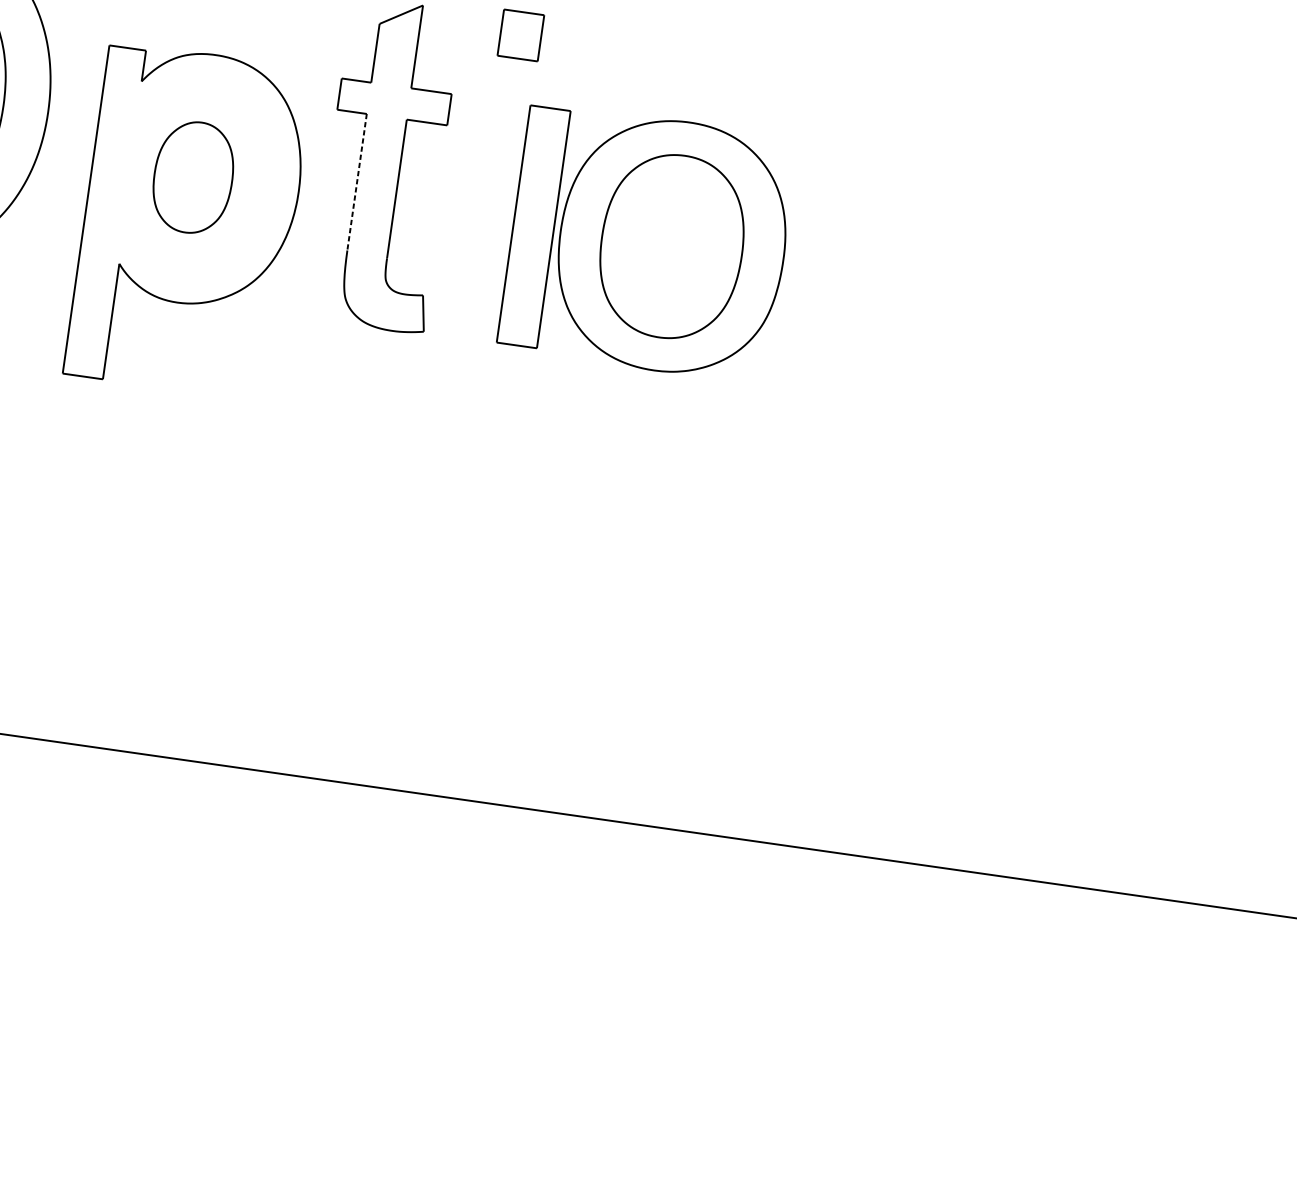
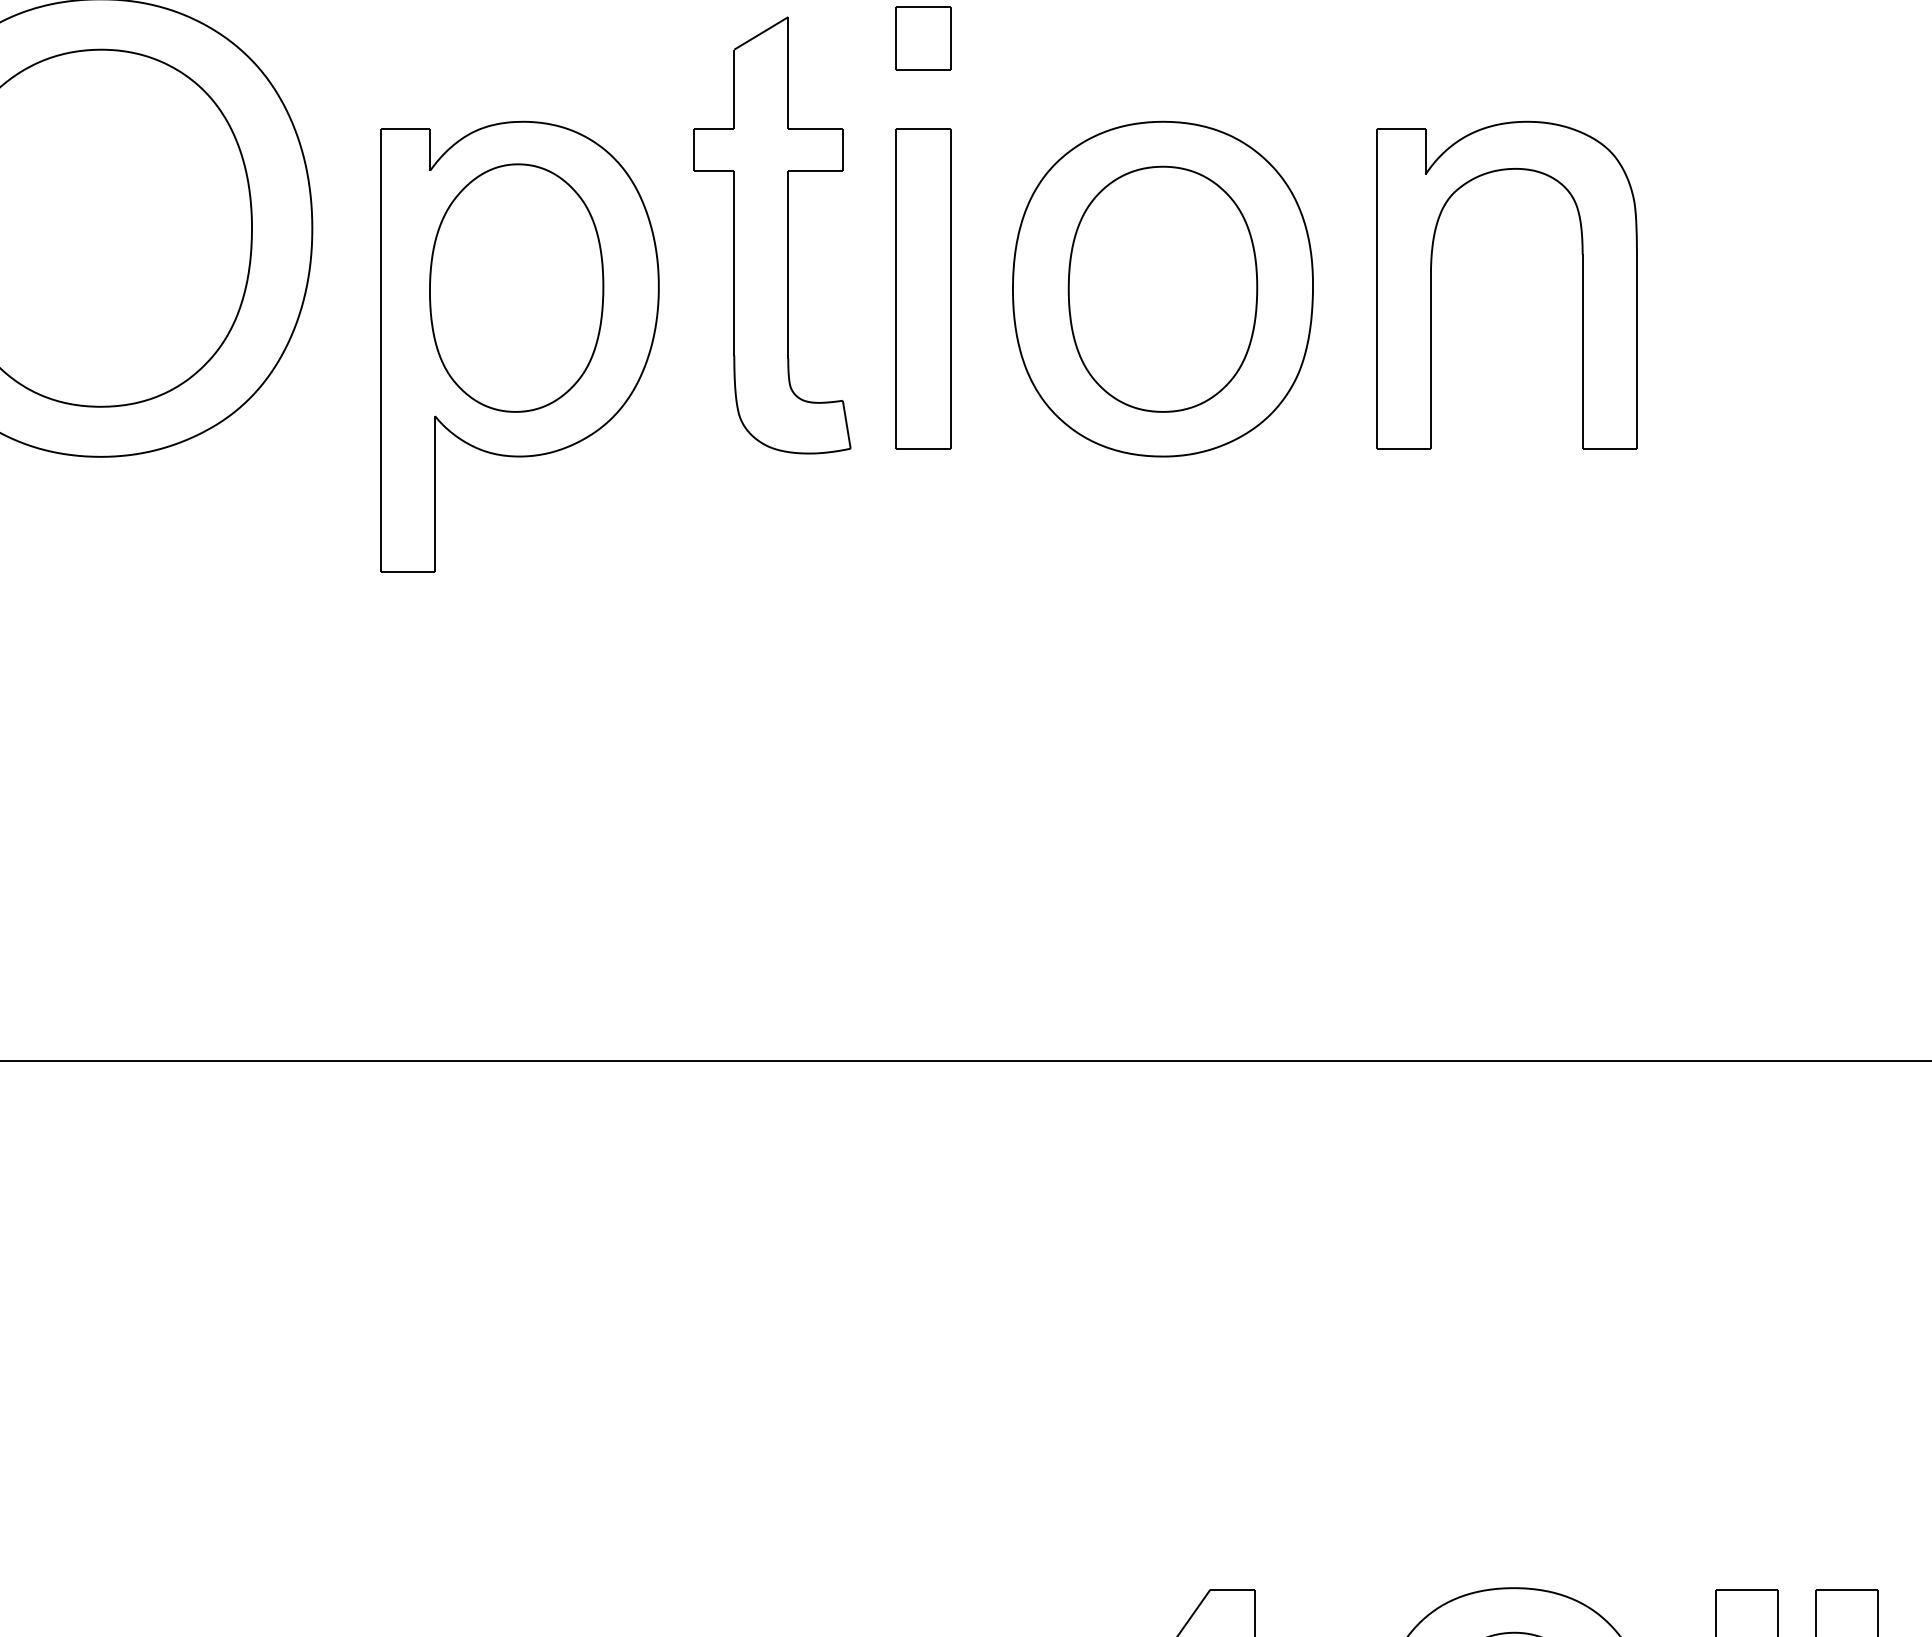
part: (193, 177) -> (516, 287), size x1.67
line: (357, 182) -> (734, 263), dashed -> solid
part: (533, 226) -> (923, 288), moved
part: (871, 271) -> (1431, 284), added

